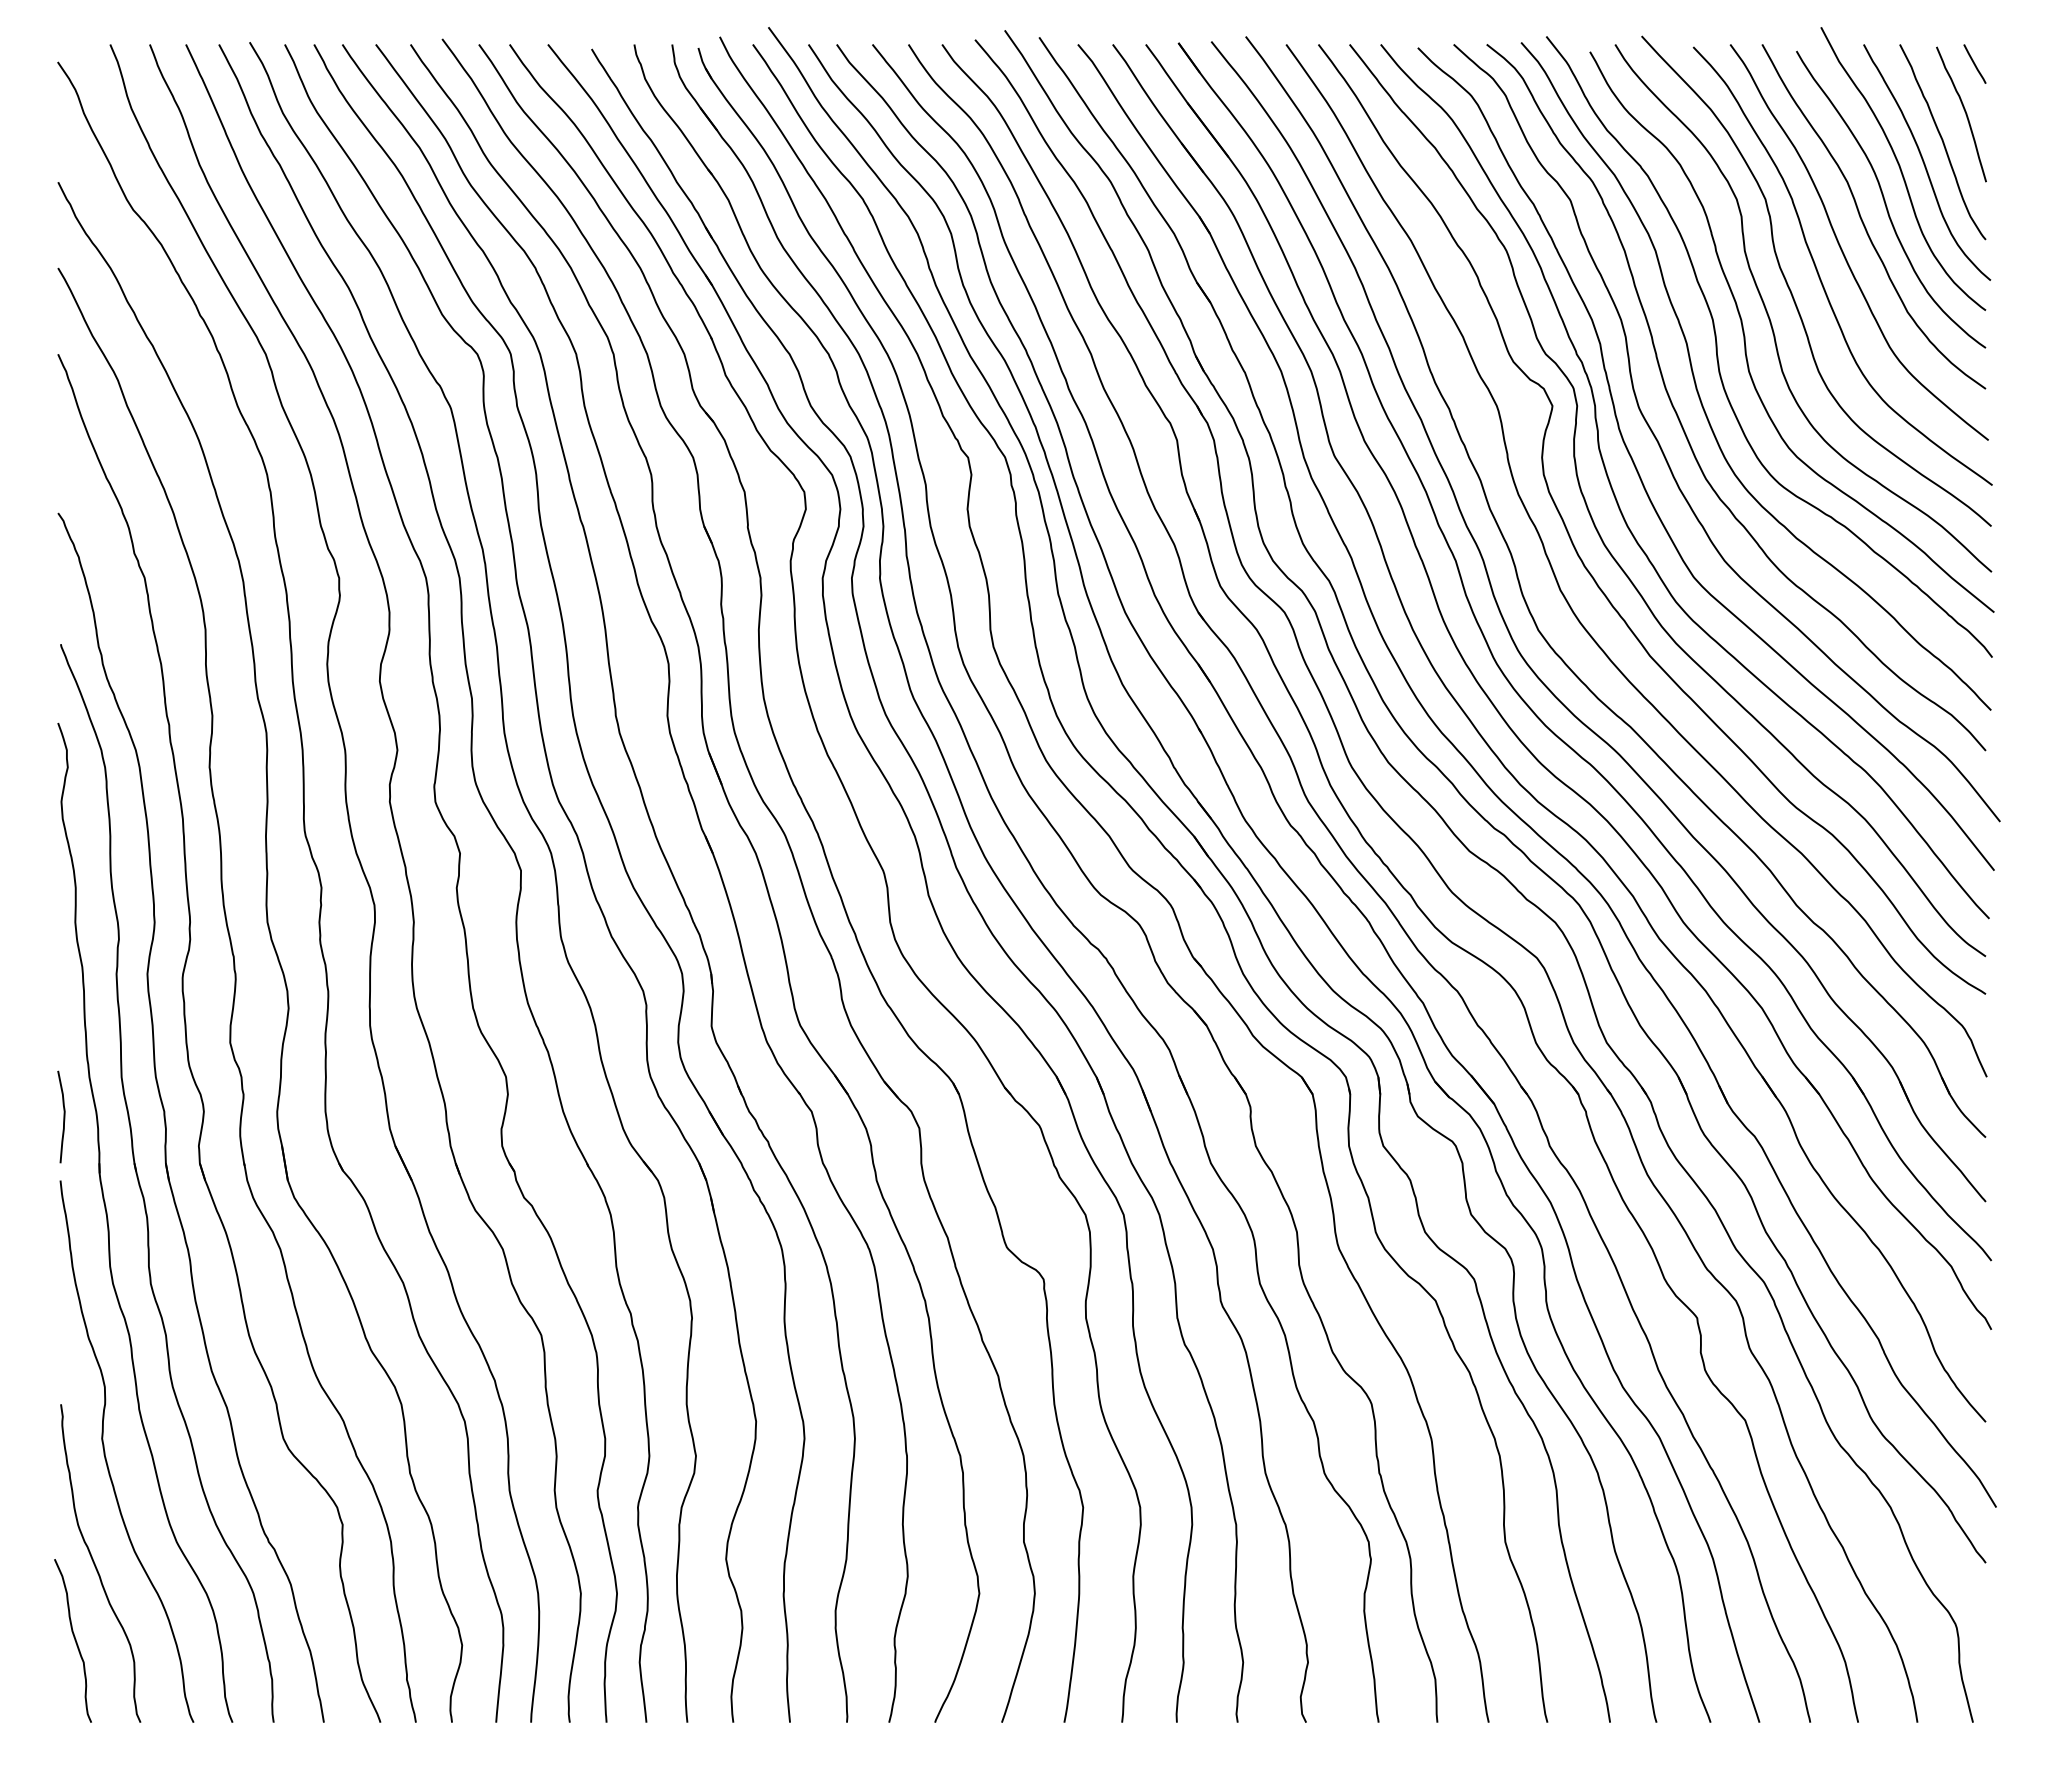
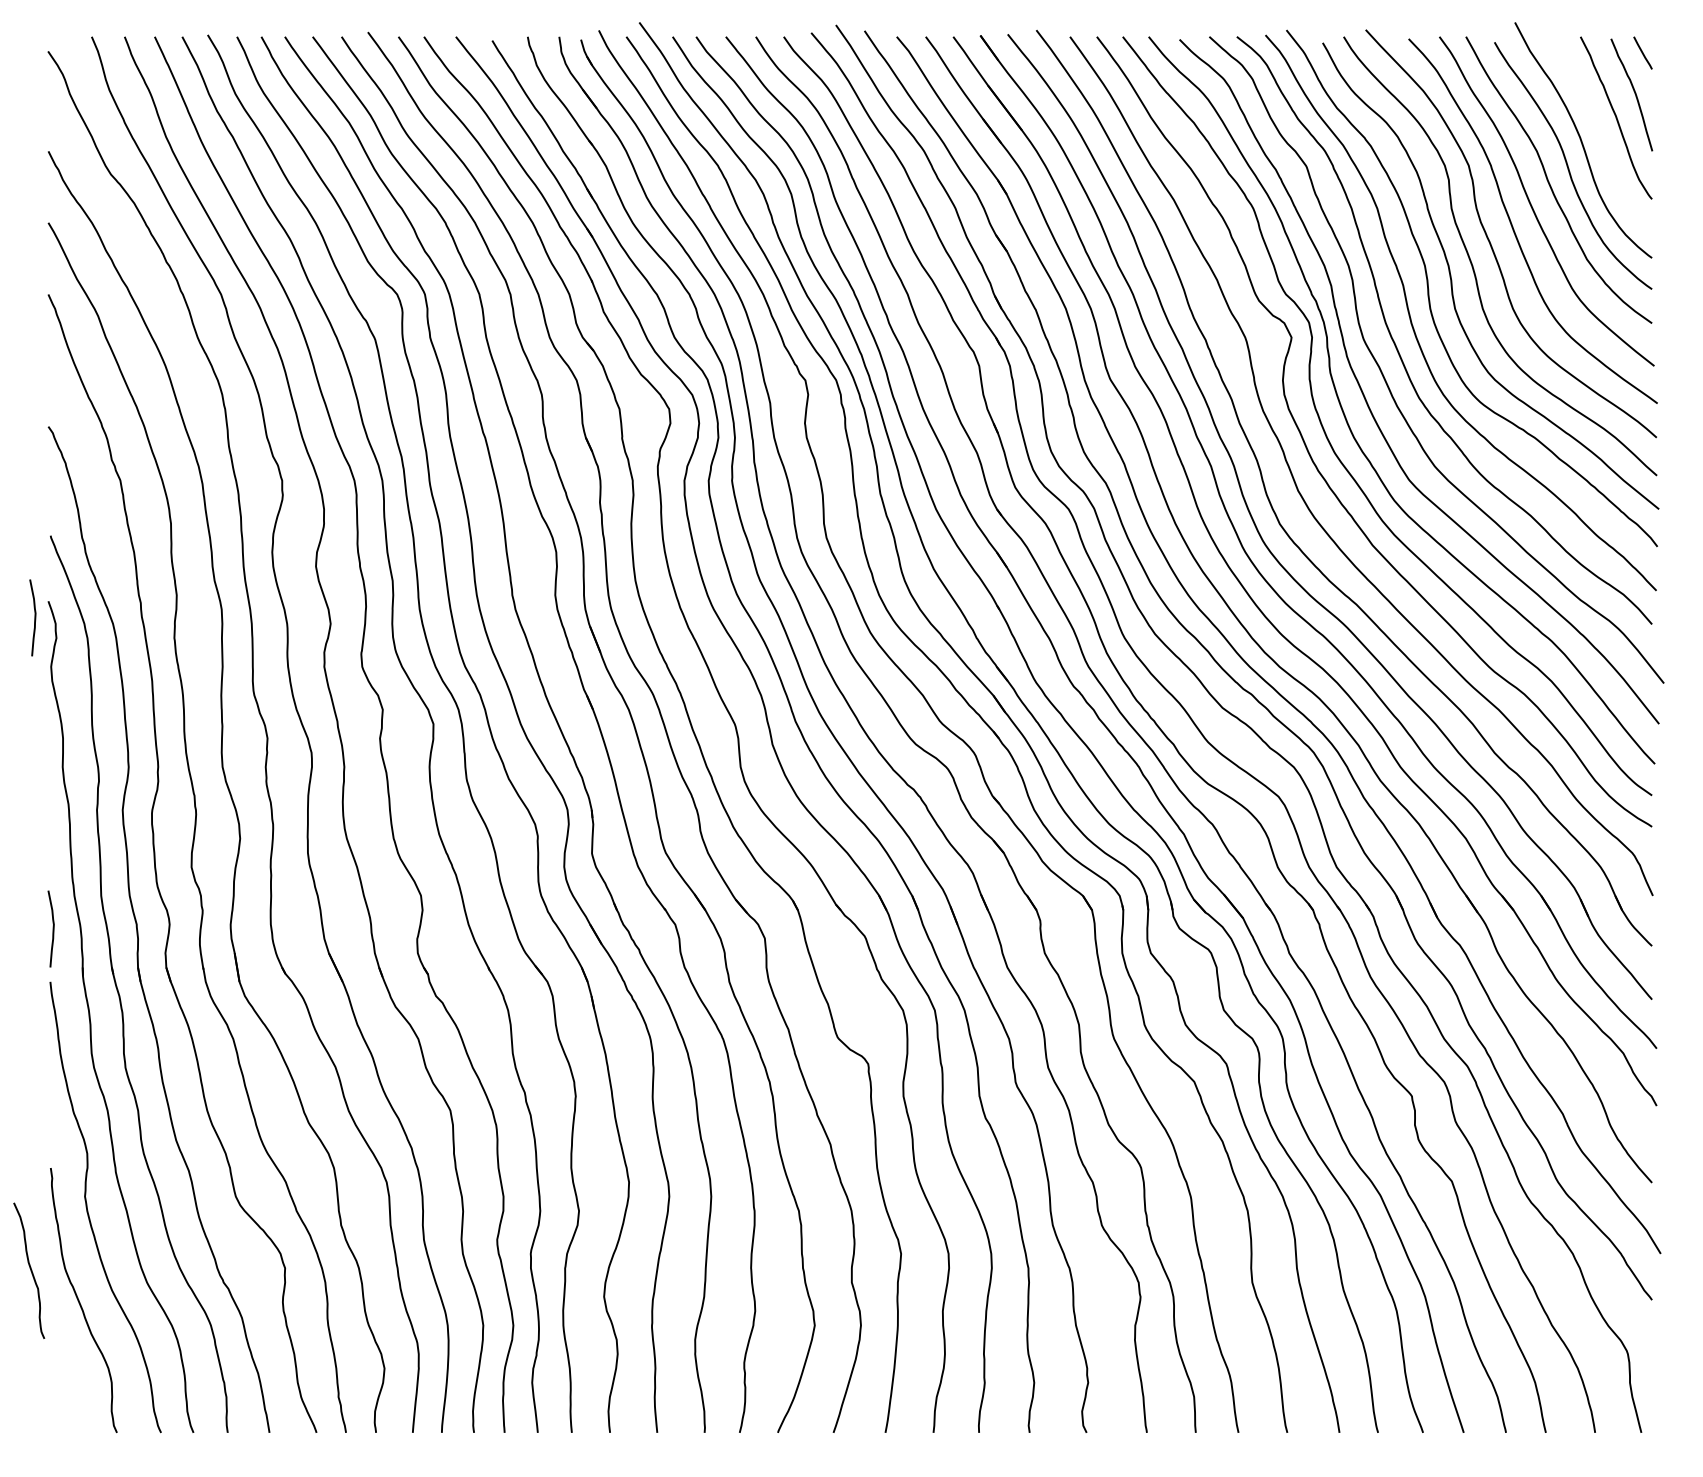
curve: (1925, 163) -> (1601, 135), removed
curve: (41, 742) -> (34, 617), added
curve: (74, 1640) -> (30, 1270), moved

